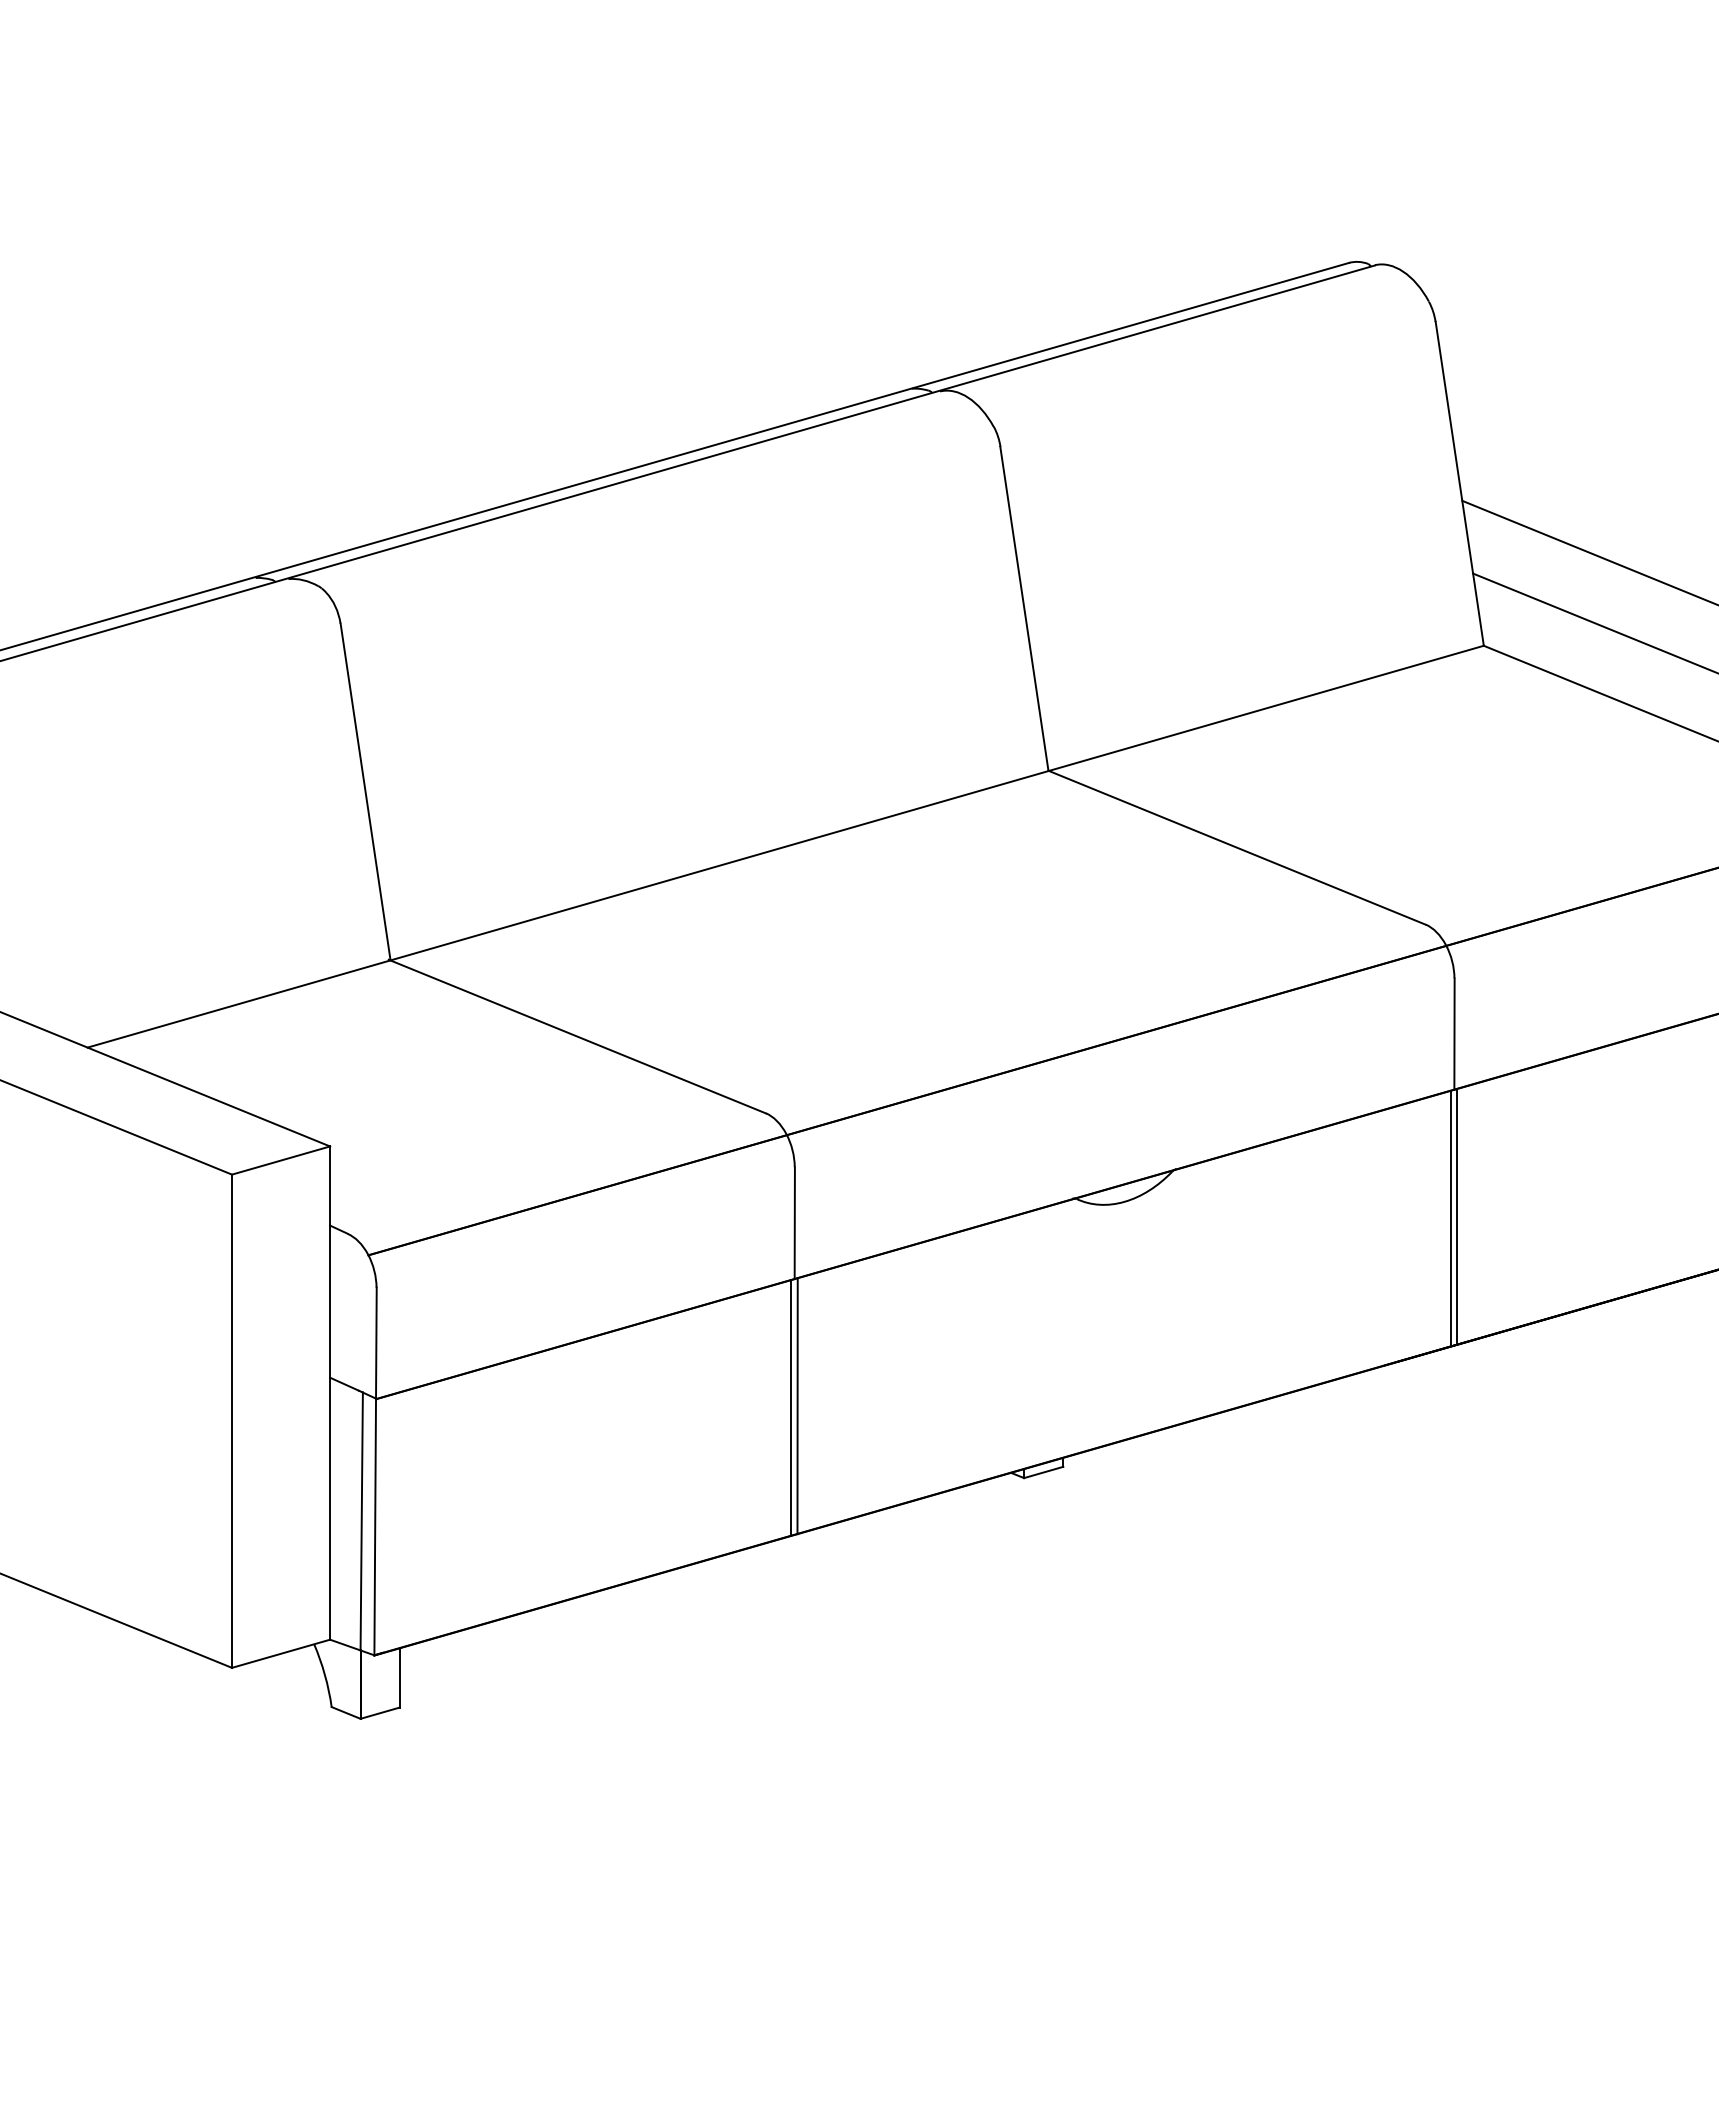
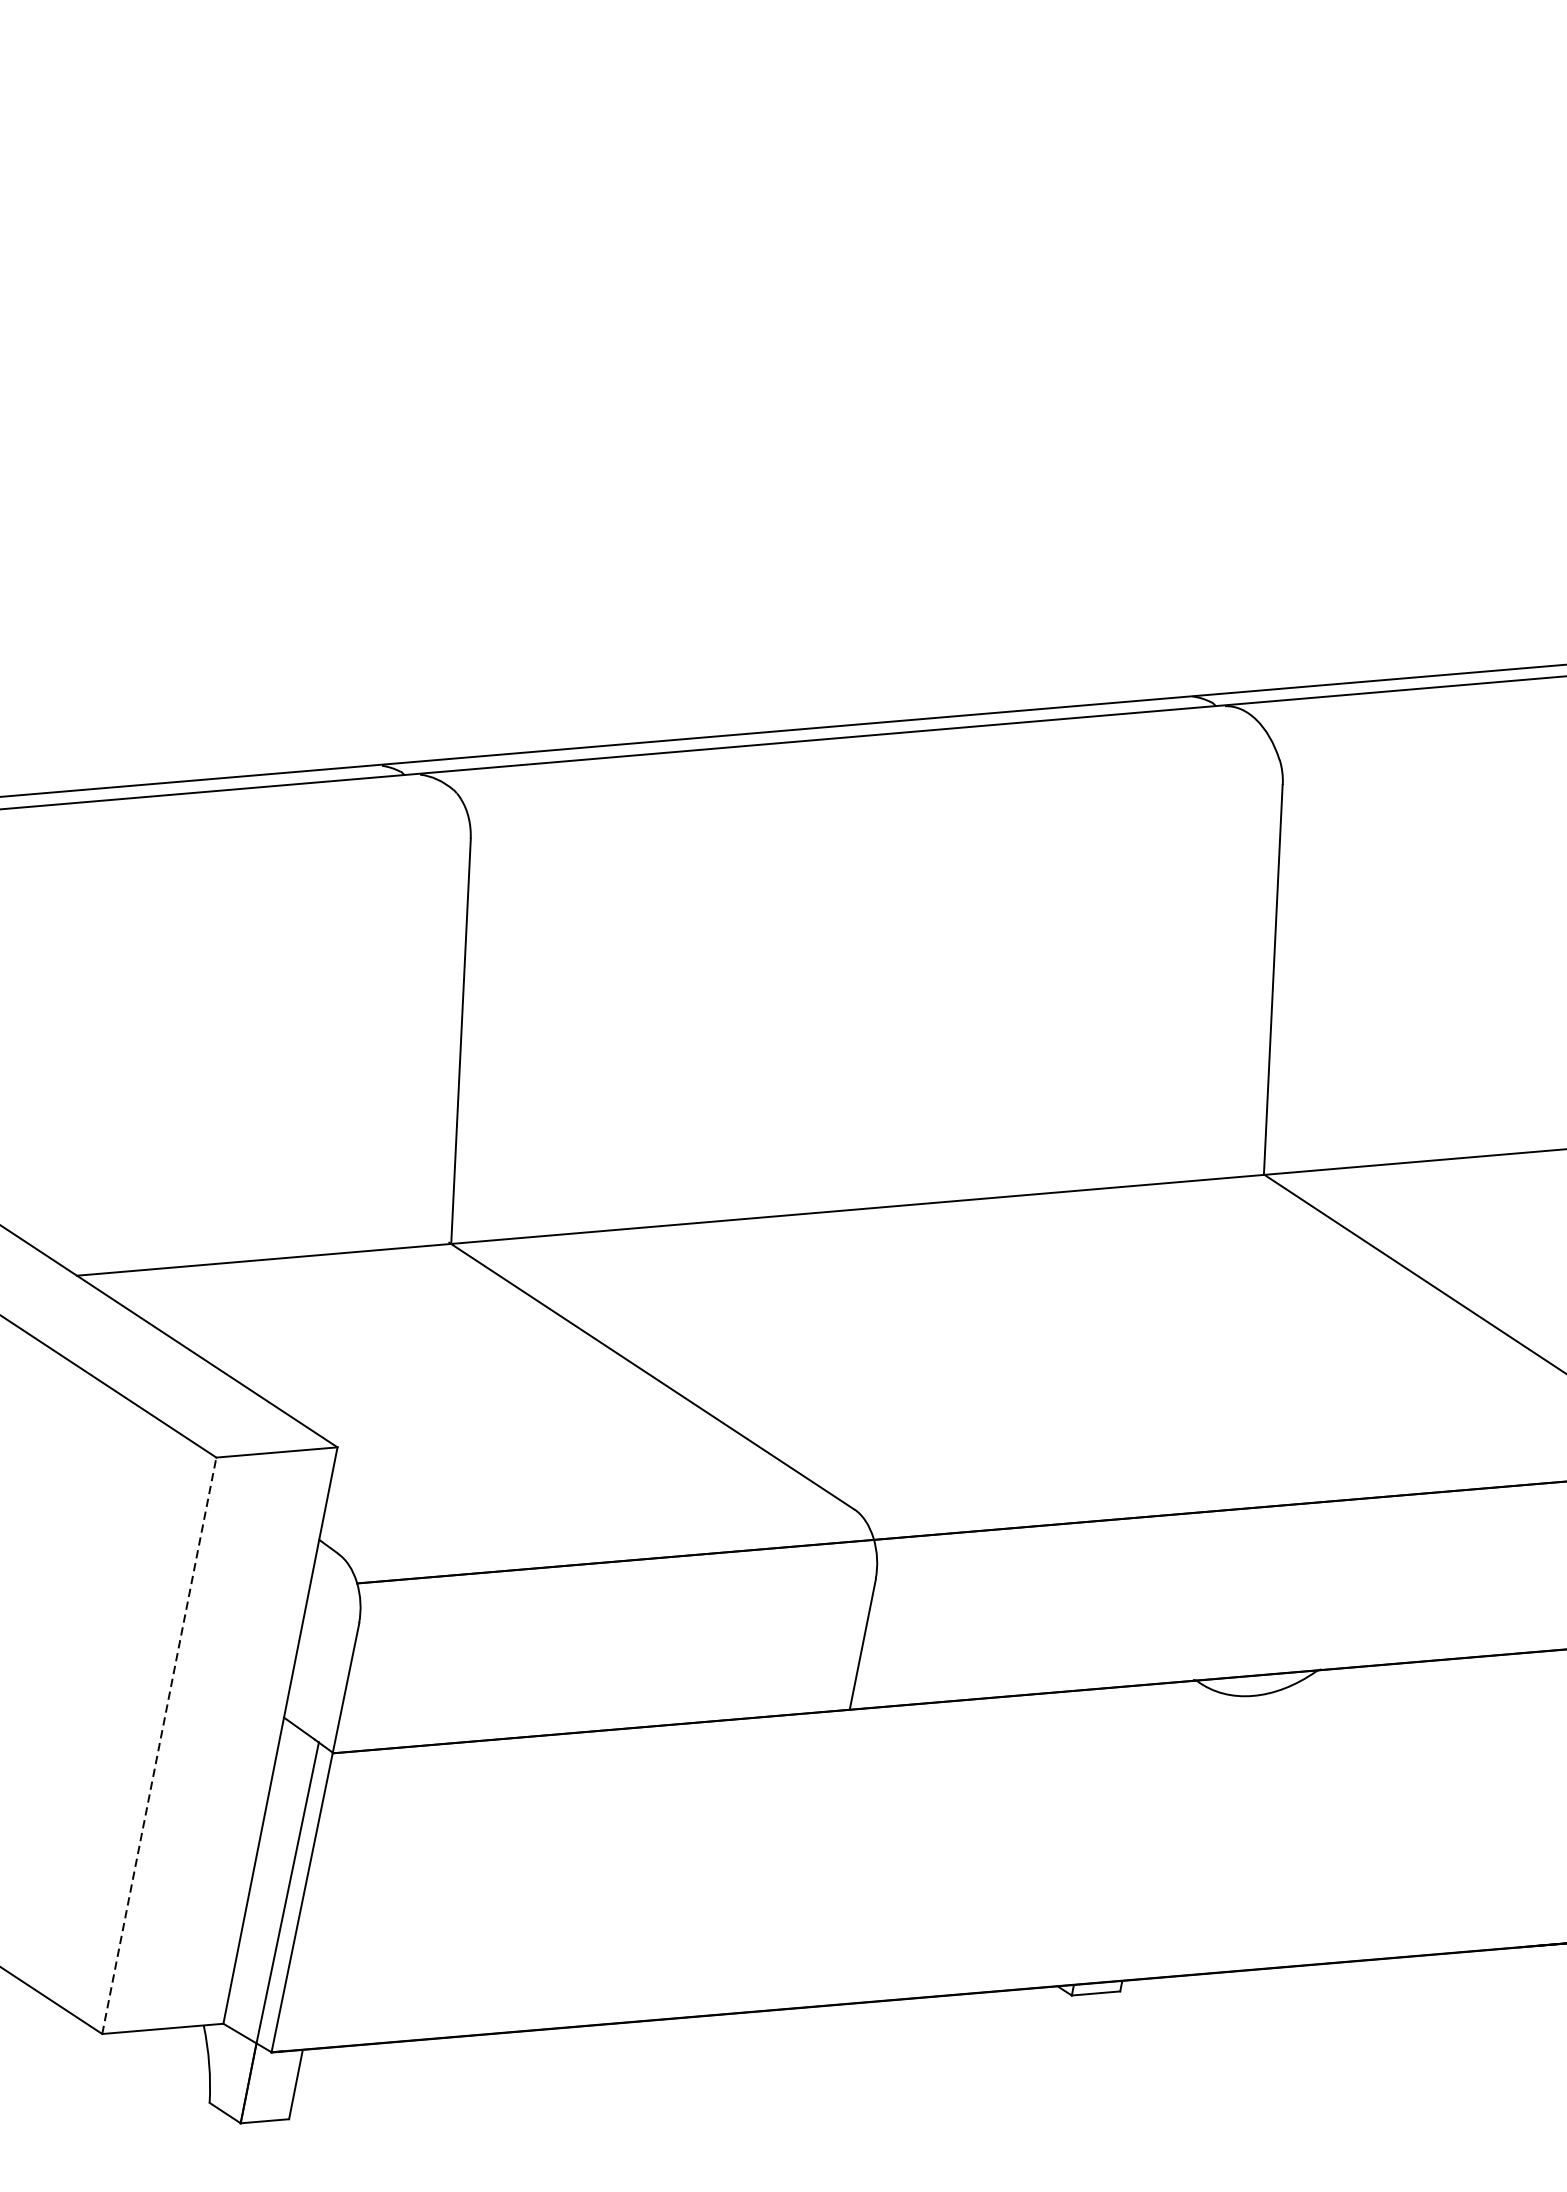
line: (797, 1406) -> (823, 1859), removed
line: (791, 1407) -> (816, 1859), removed
line: (232, 1421) -> (159, 1746), solid -> dashed

